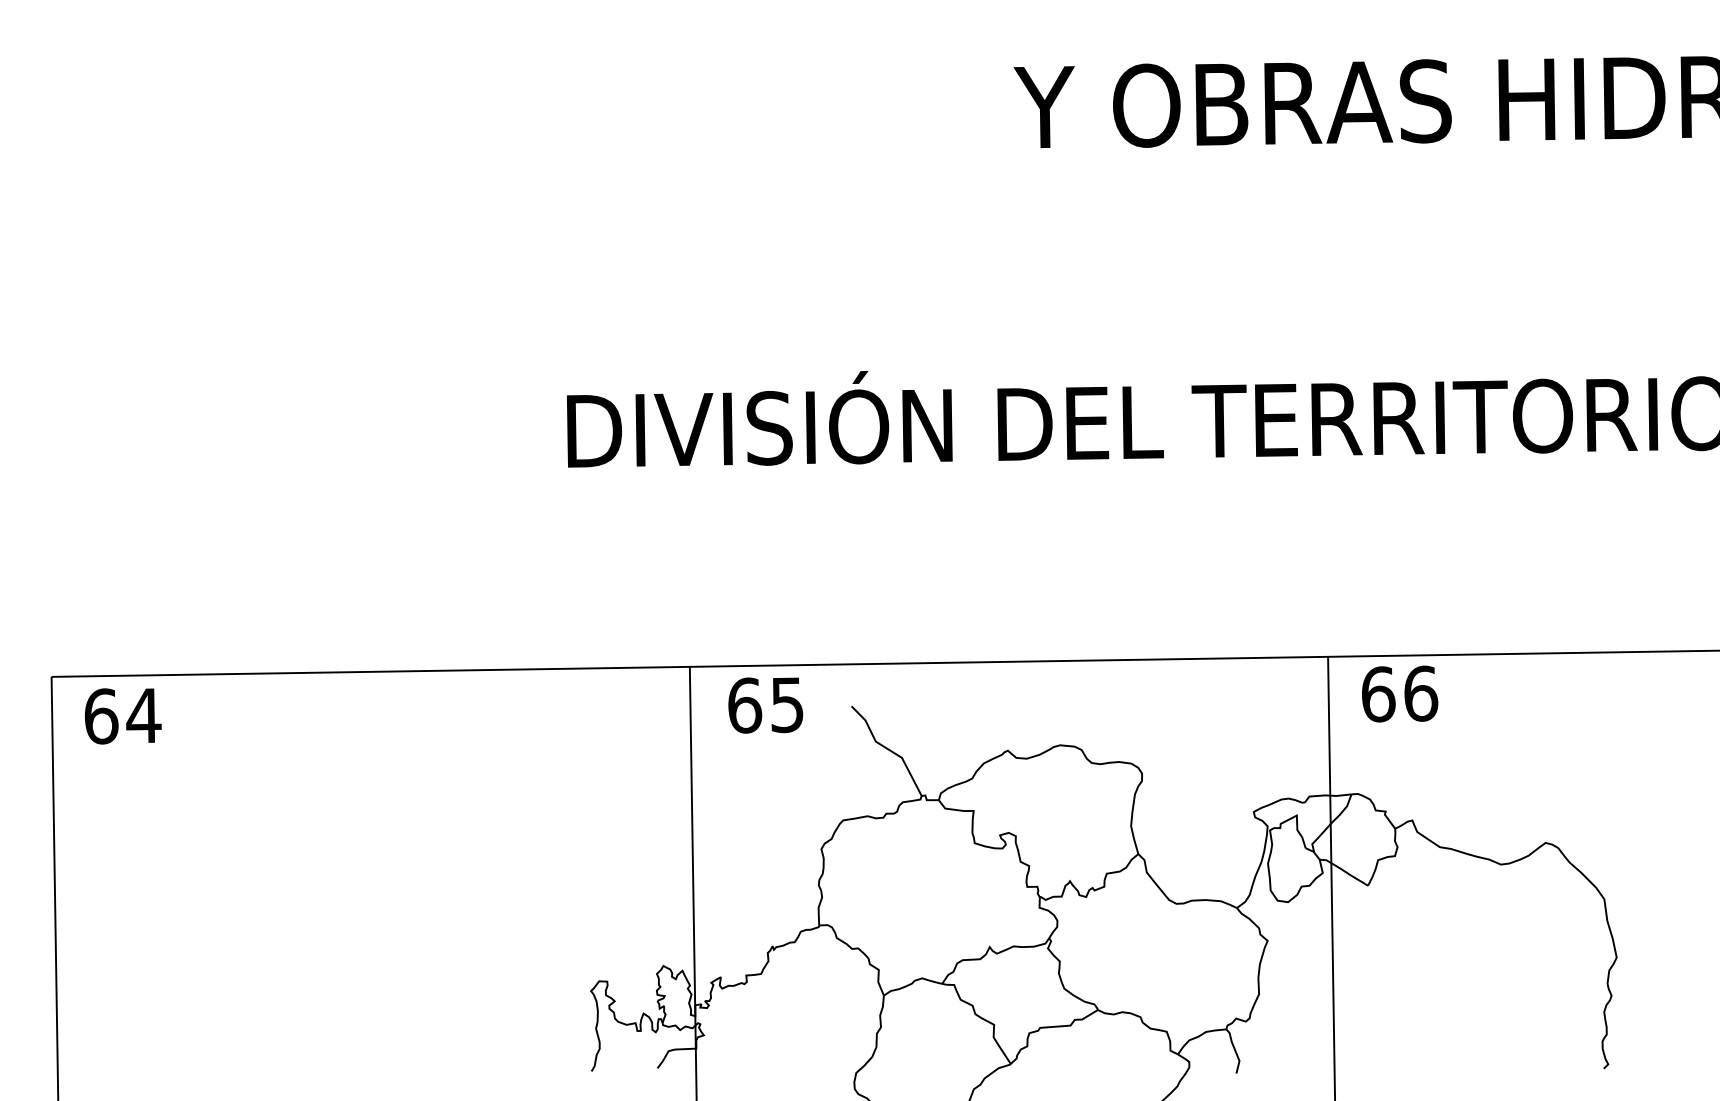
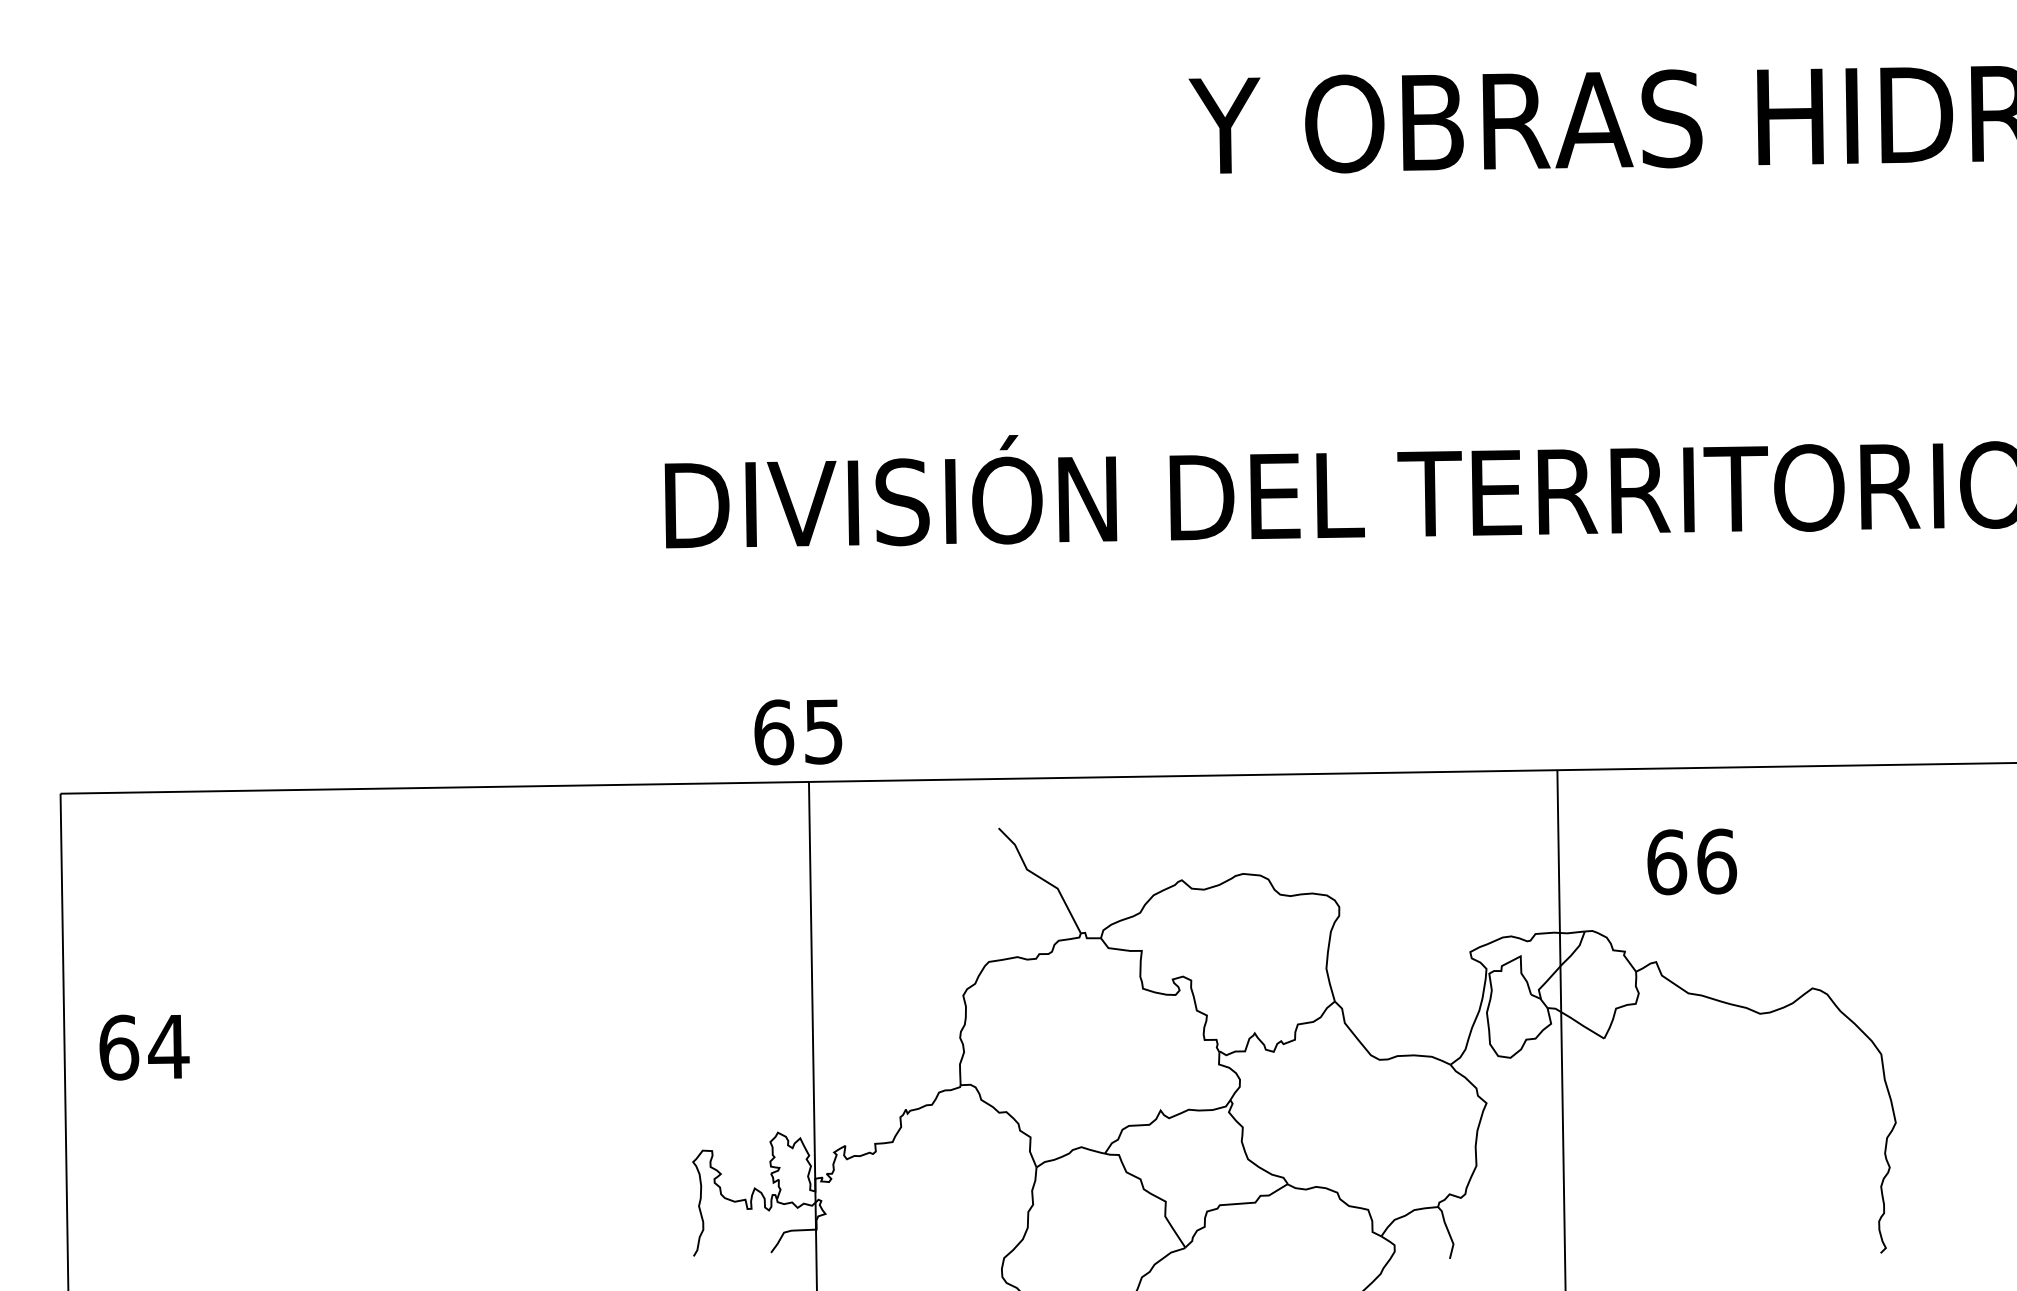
text: (1400, 693) -> (1692, 861), moved
text: (765, 705) -> (798, 732), moved
text: (122, 716) -> (143, 1047), moved

